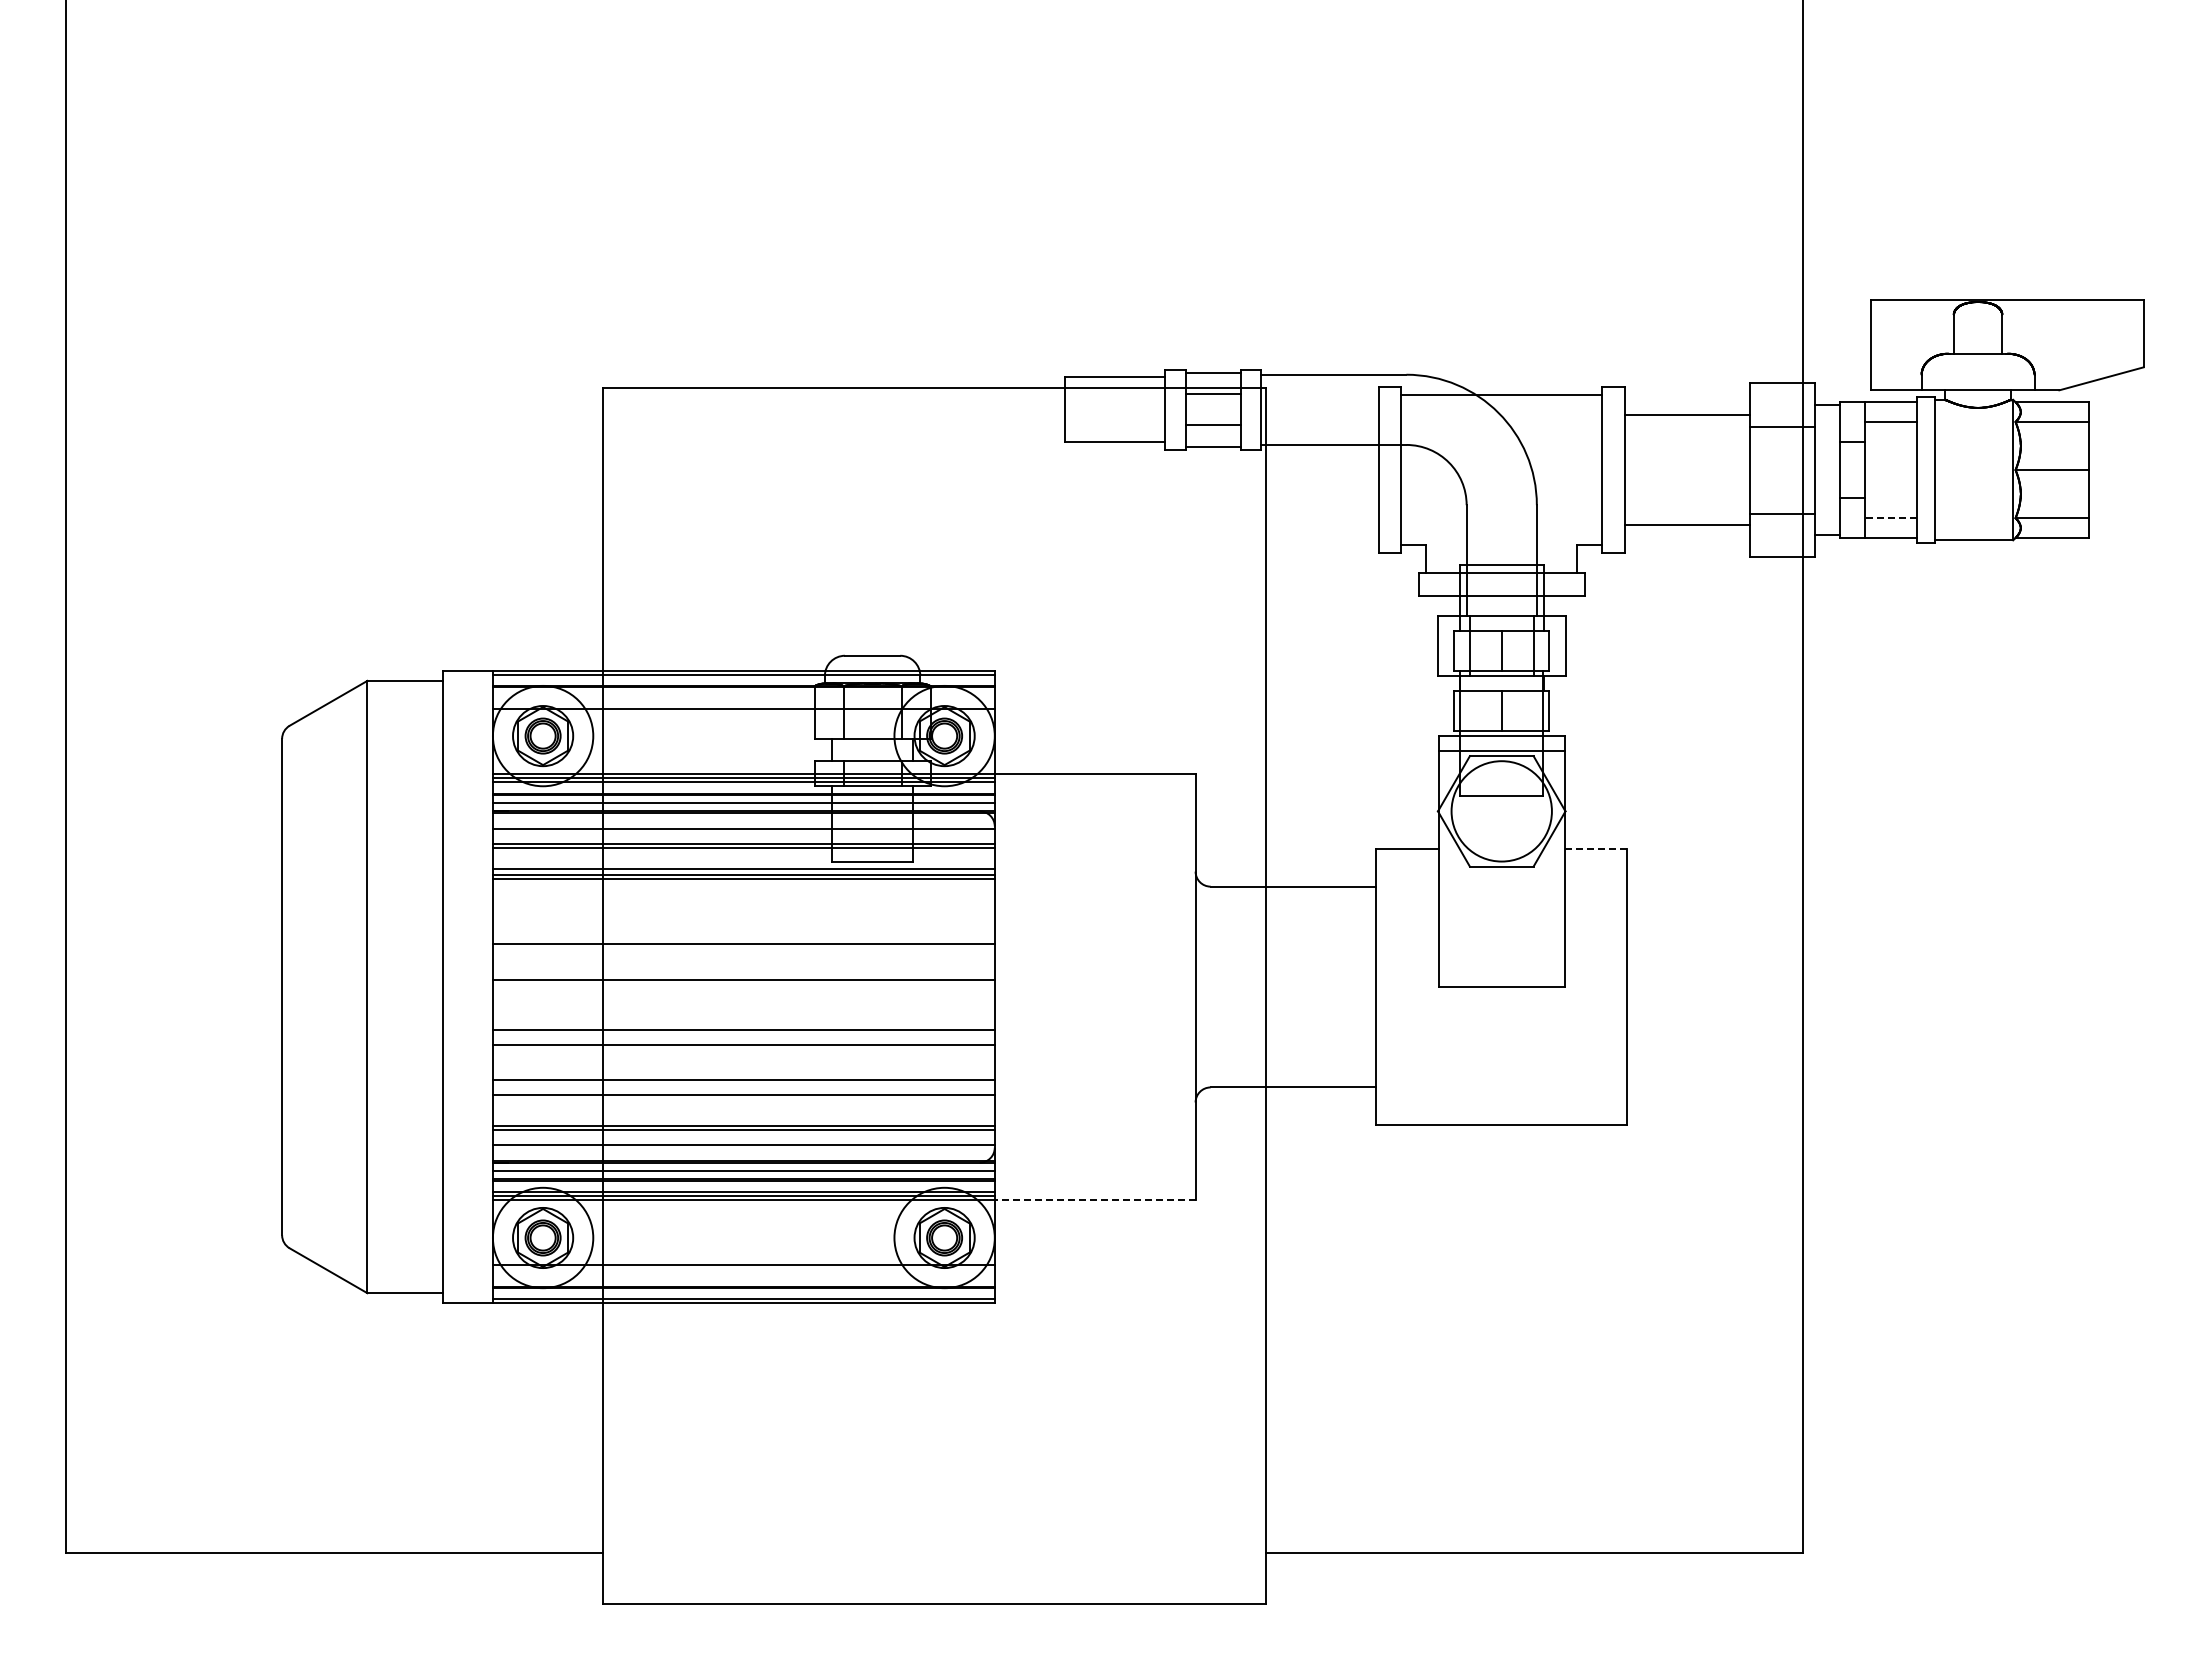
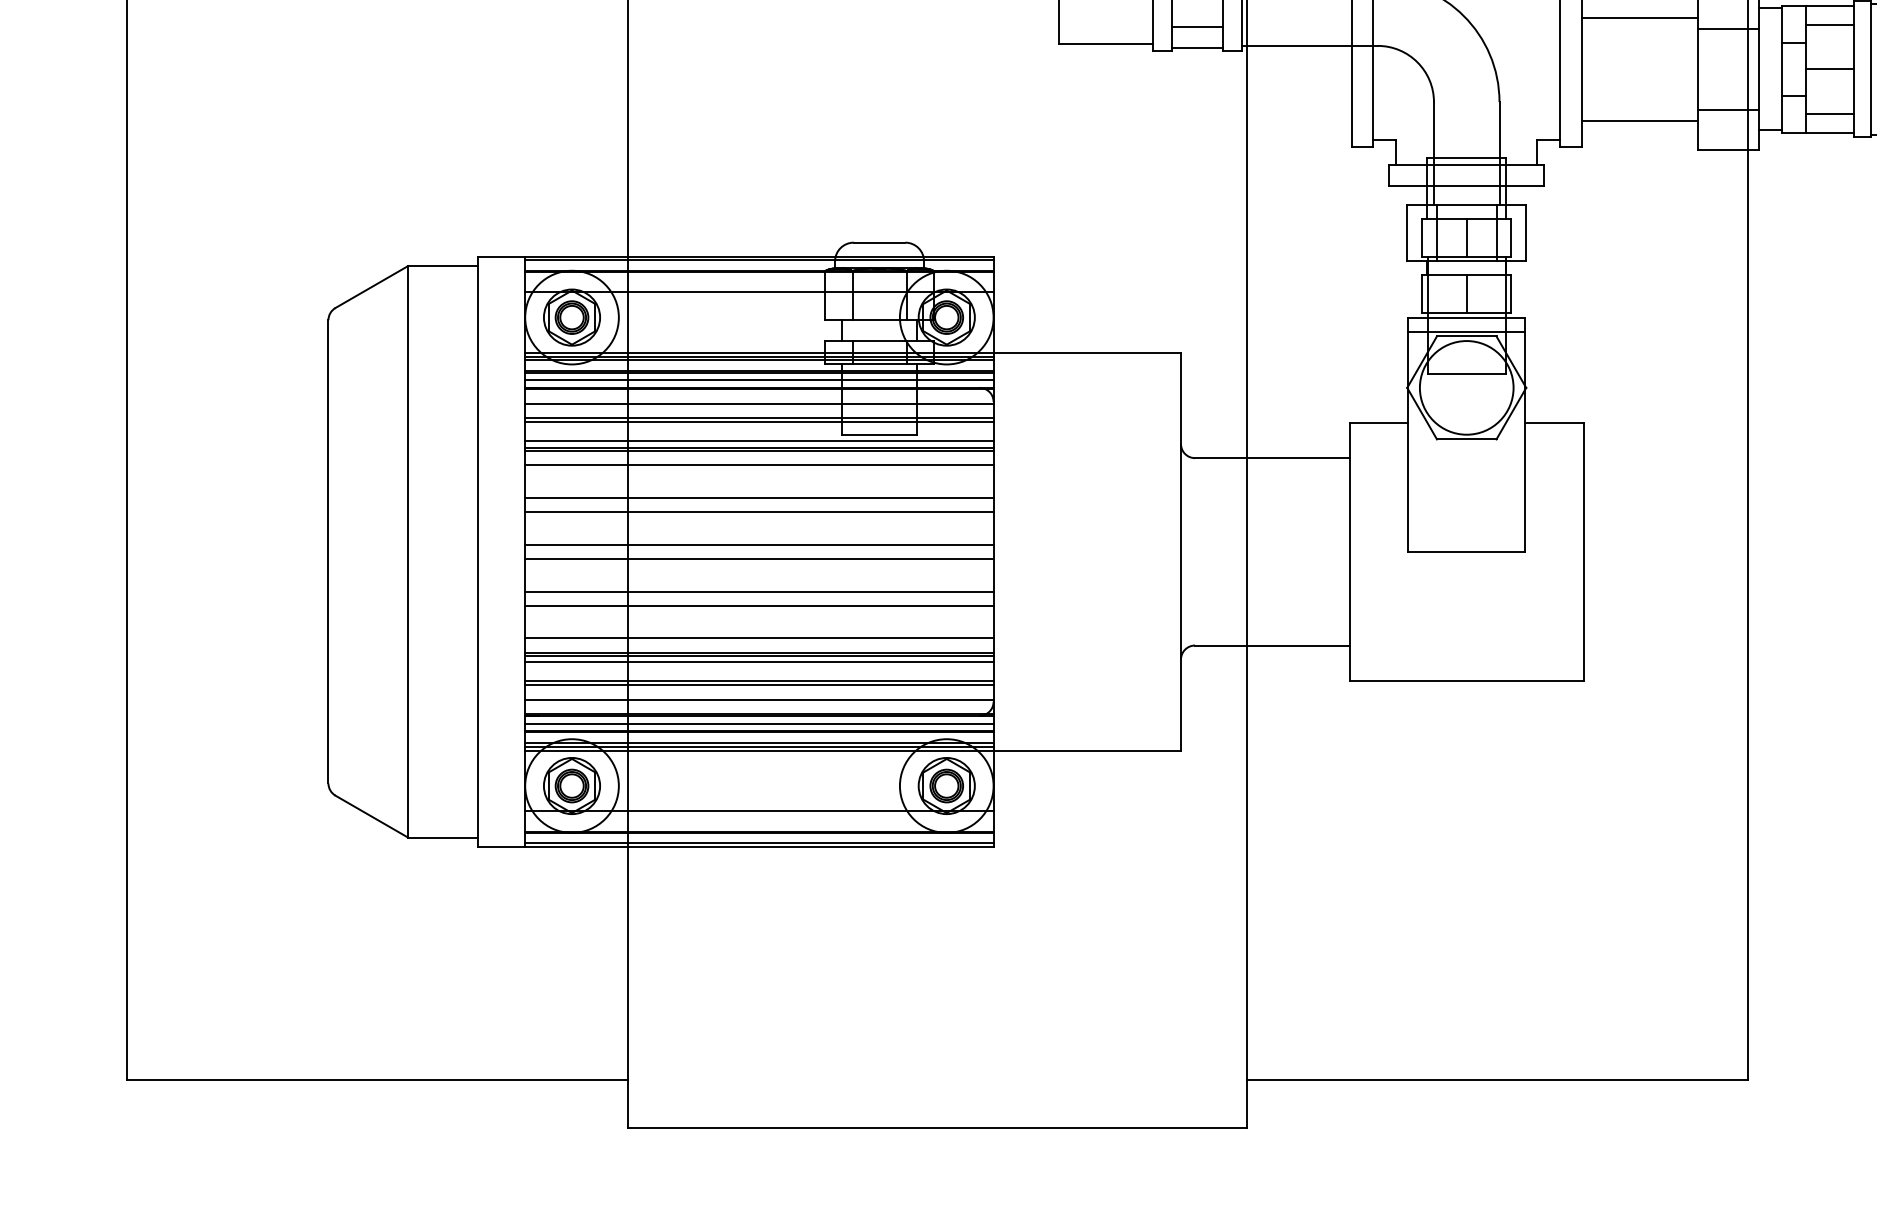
line: (1890, 470) -> (1829, 69), added
line: (1890, 518) -> (1829, 114), dashed -> solid
line: (1595, 849) -> (1554, 423), dashed -> solid
line: (743, 894) -> (759, 465), added
line: (743, 929) -> (759, 498), added
line: (743, 994) -> (759, 558), added
line: (743, 1098) -> (759, 655), added
line: (743, 1105) -> (759, 662), added
line: (1094, 1200) -> (1086, 751), dashed -> solid

